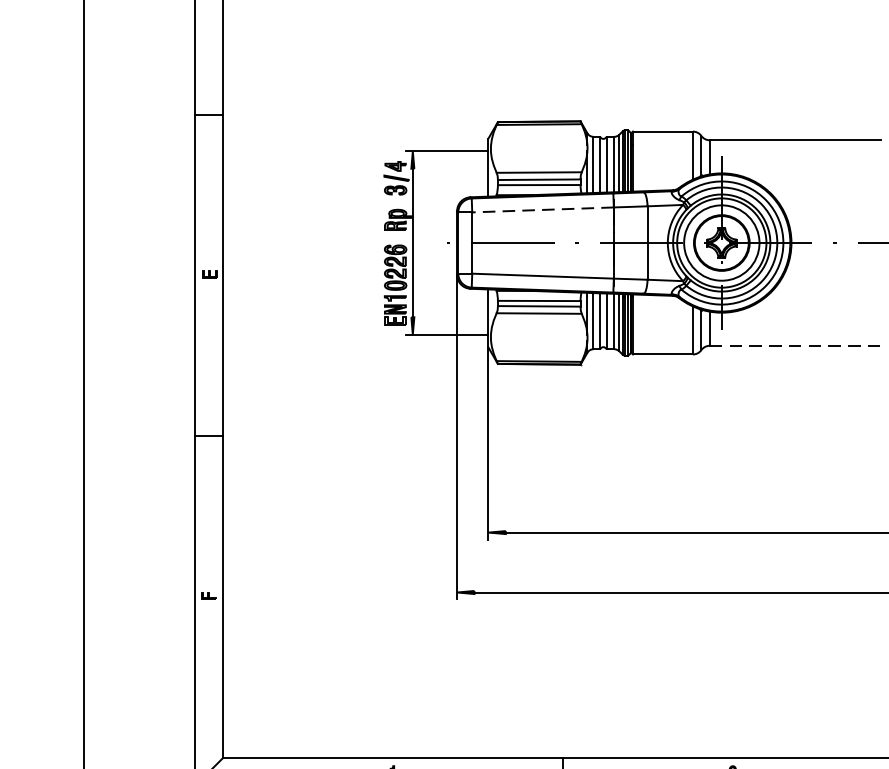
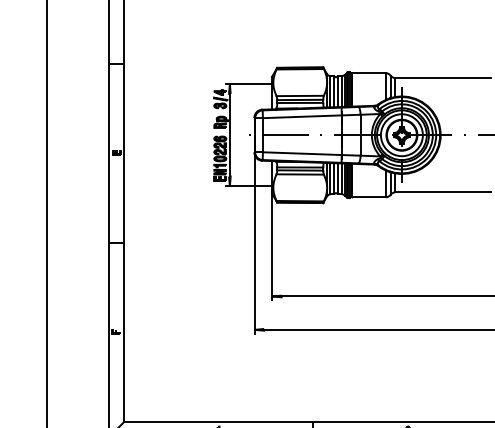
line: (541, 209) -> (301, 116), dashed -> solid
line: (796, 345) -> (443, 192), dashed -> solid

